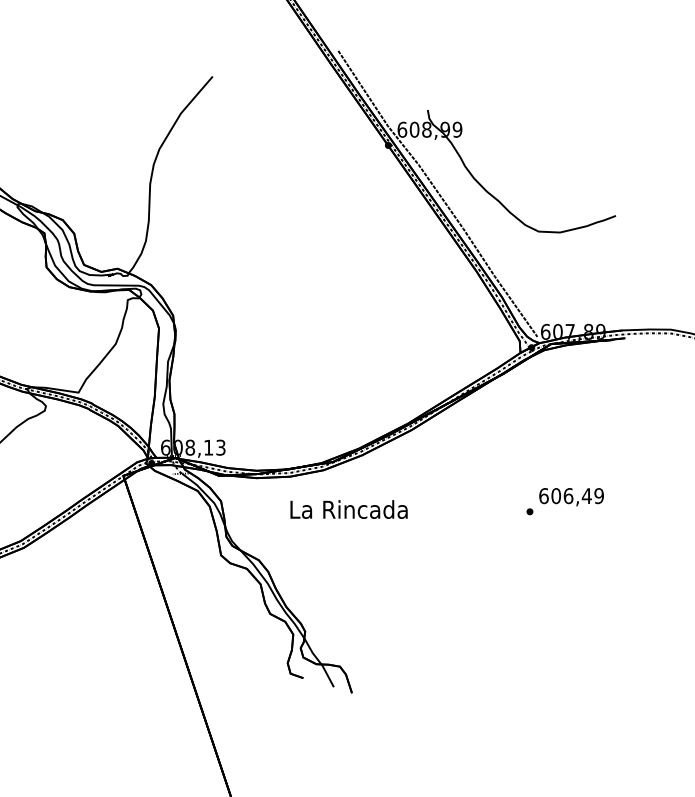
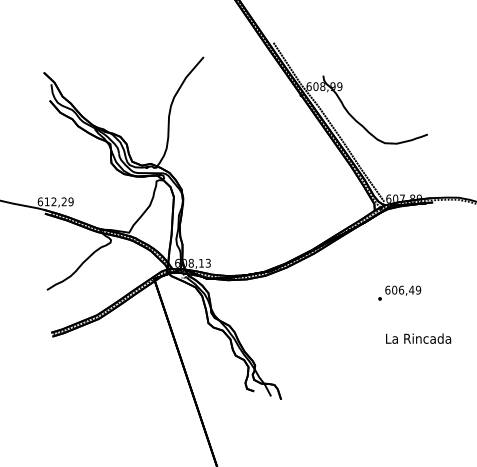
text: (348, 509) -> (418, 338), moved

